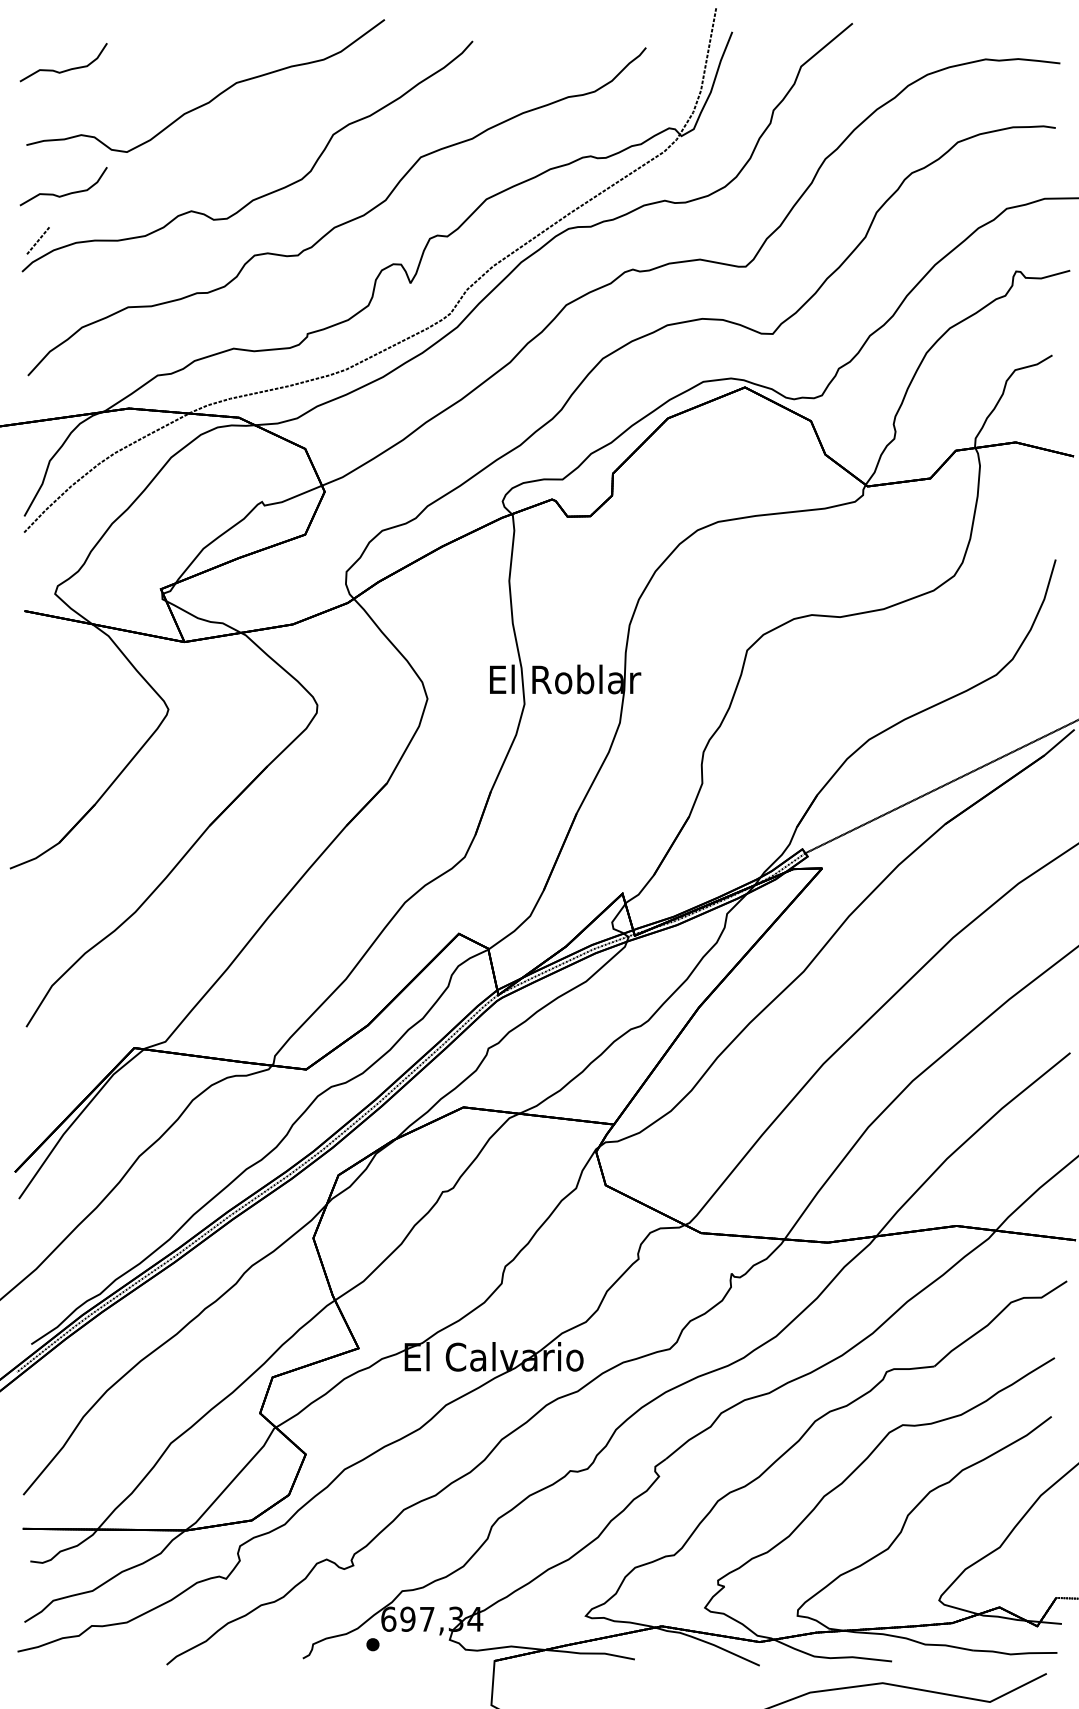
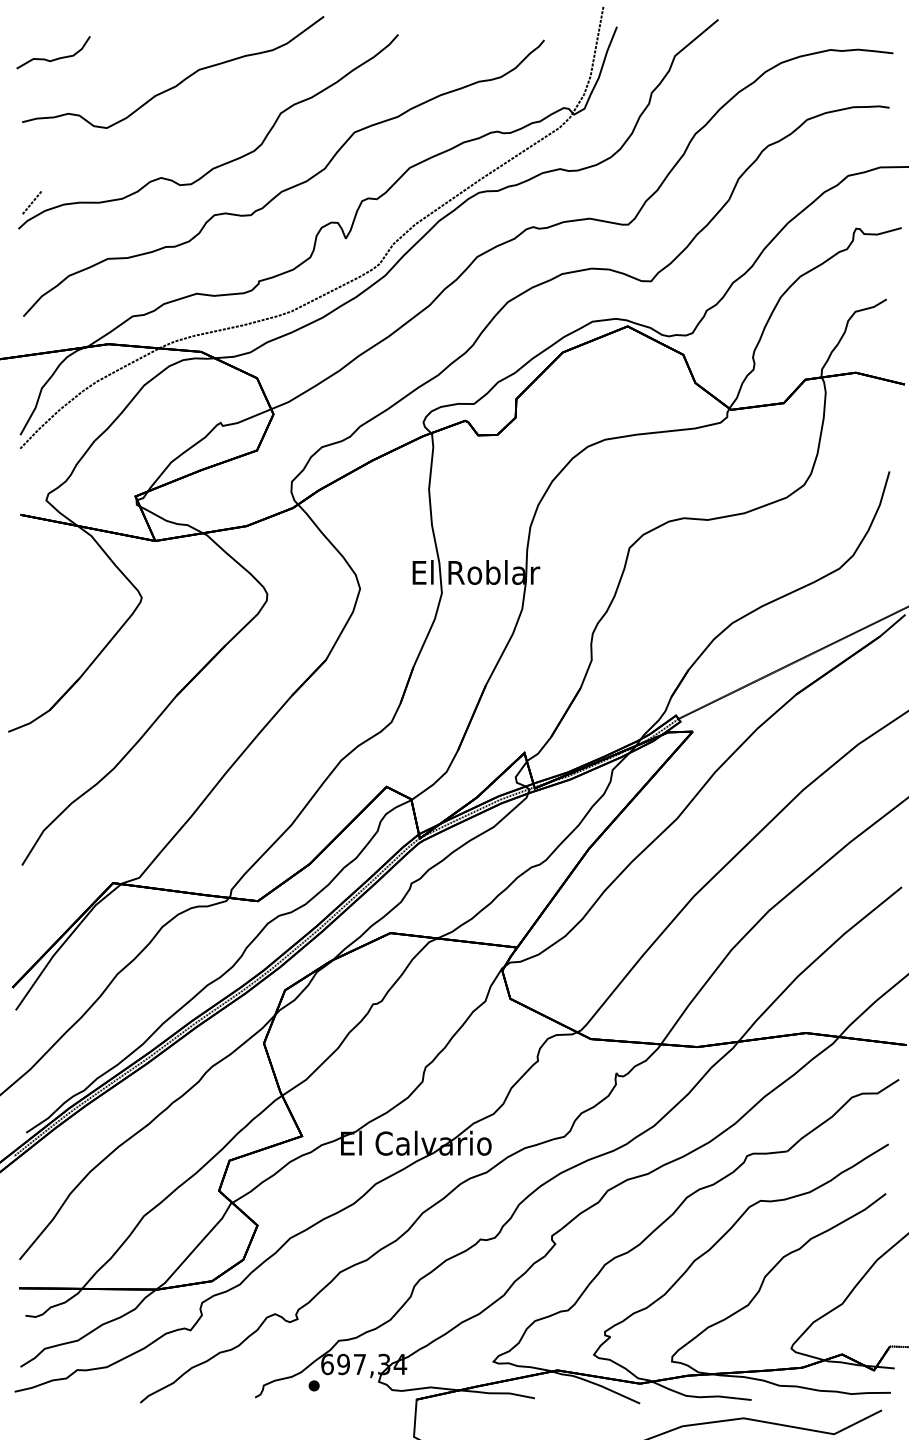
part: (66, 193) -> (55, 162), removed

